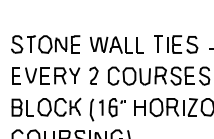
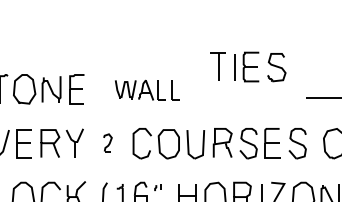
part: (116, 44) -> (146, 89), size x0.7
part: (176, 44) -> (249, 66), moved
part: (93, 75) -> (107, 142), size x0.6

